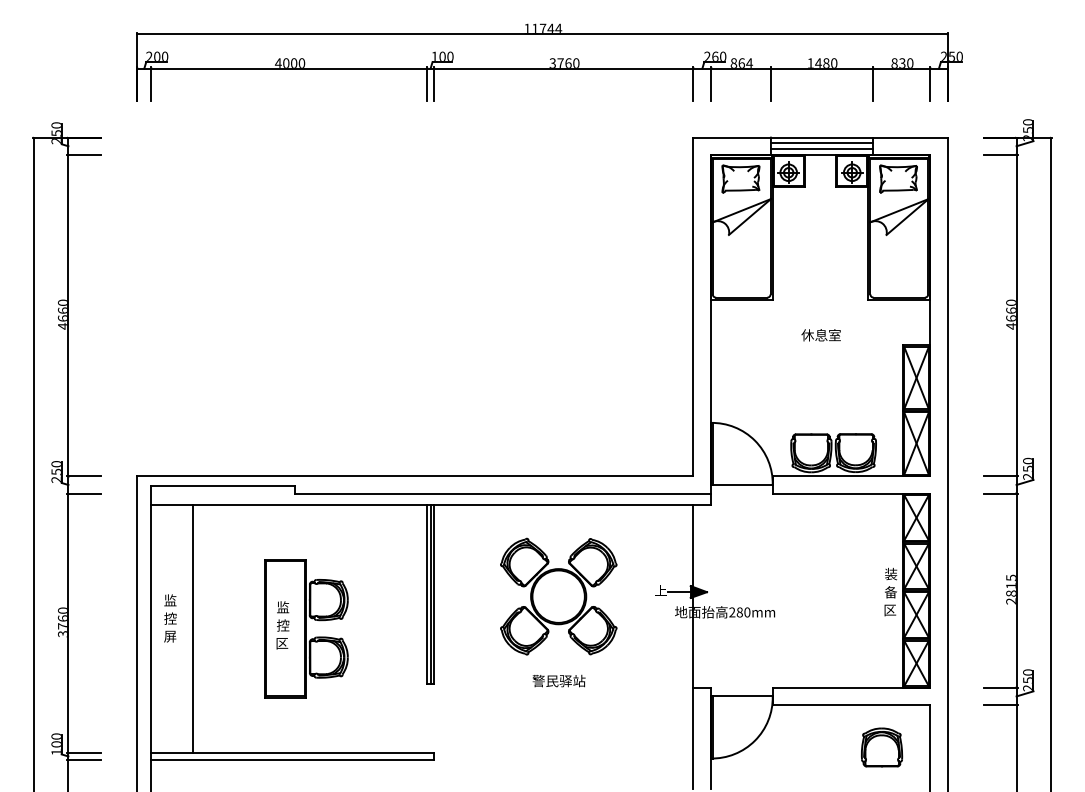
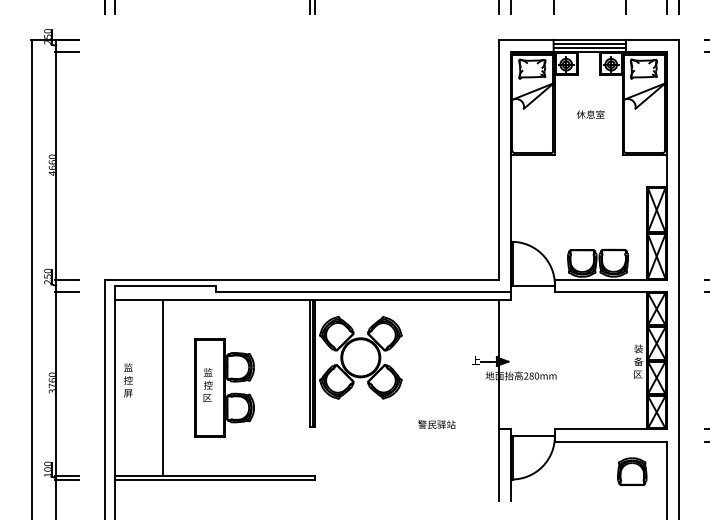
text: (820, 335) -> (590, 114), moved
part: (558, 596) -> (360, 357), moved
line: (192, 628) -> (163, 387), moved
text: (558, 680) -> (436, 424), moved

